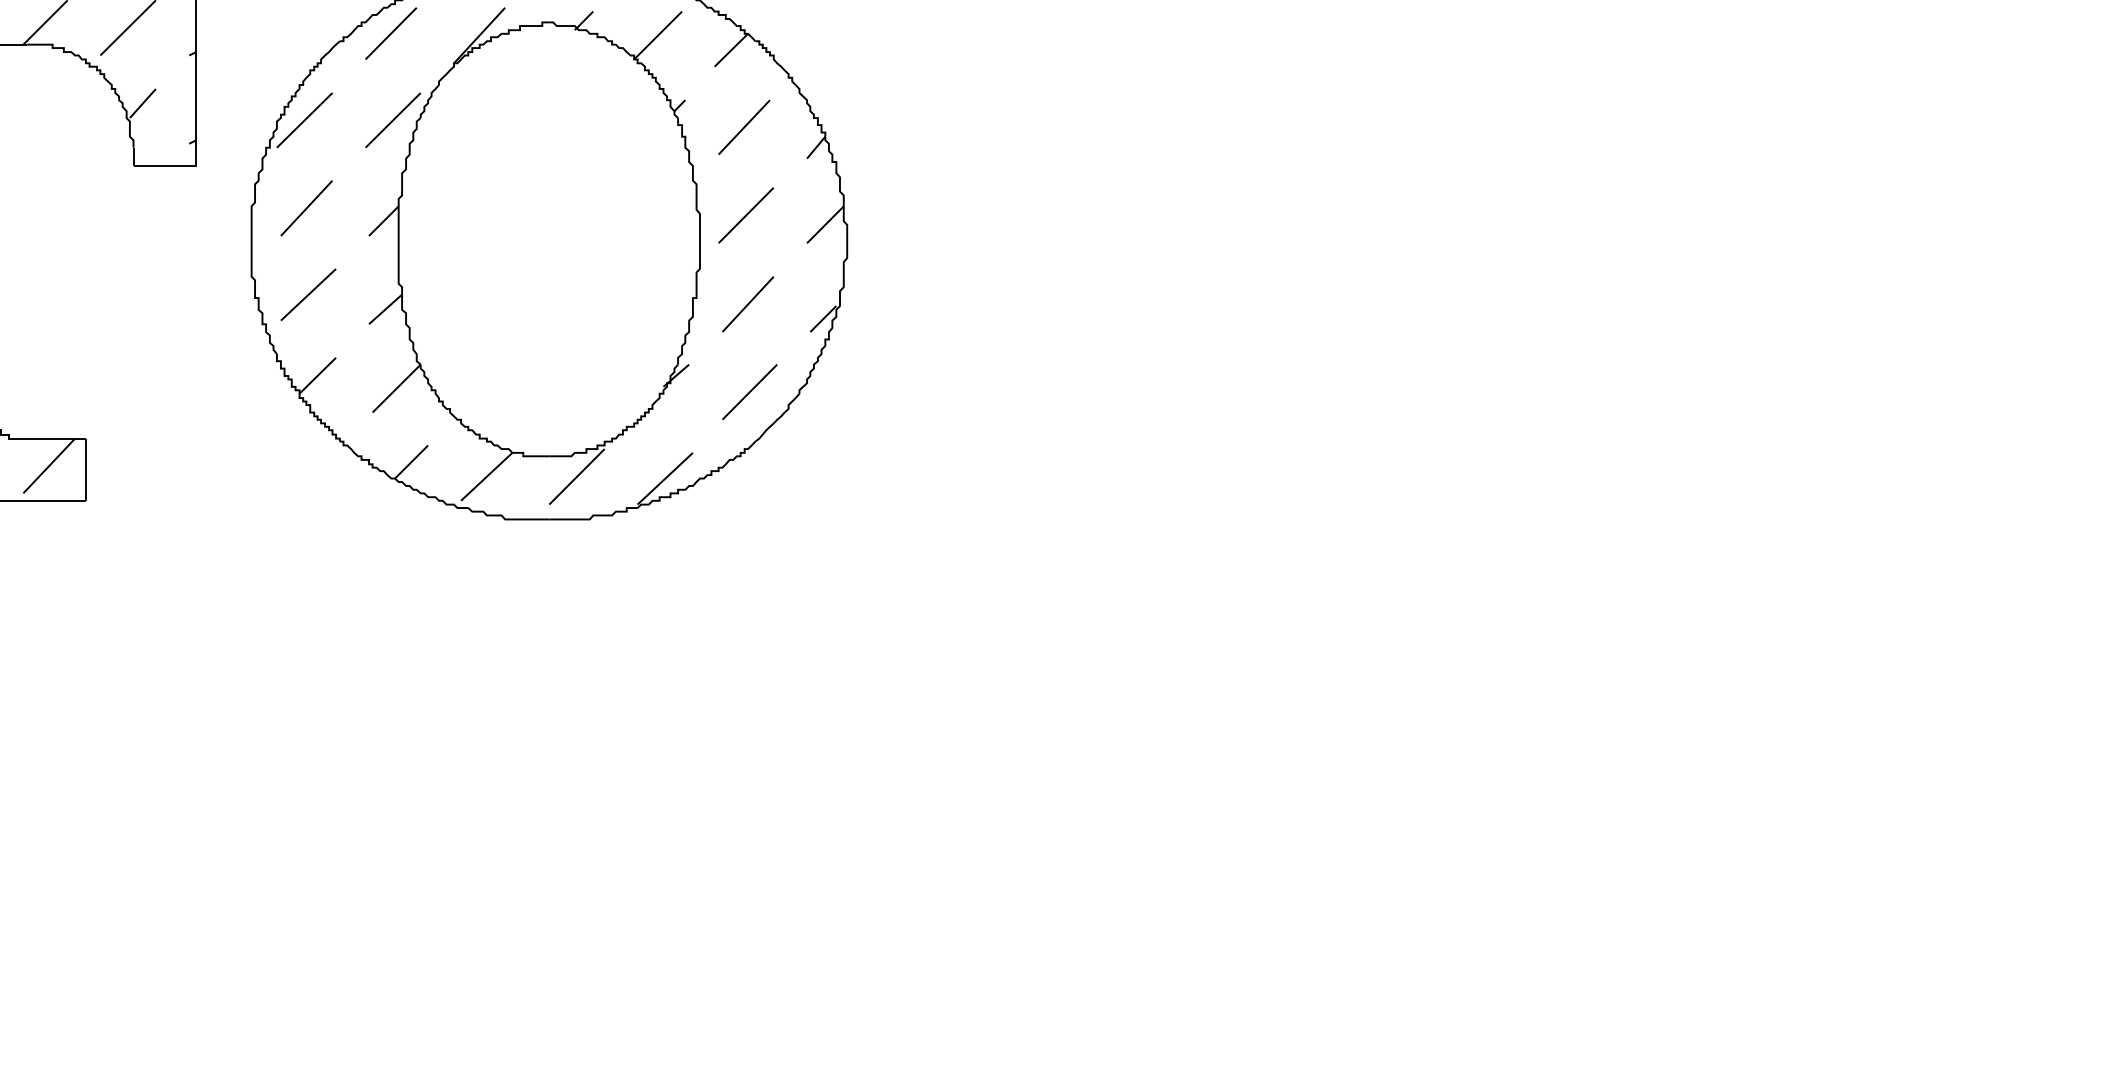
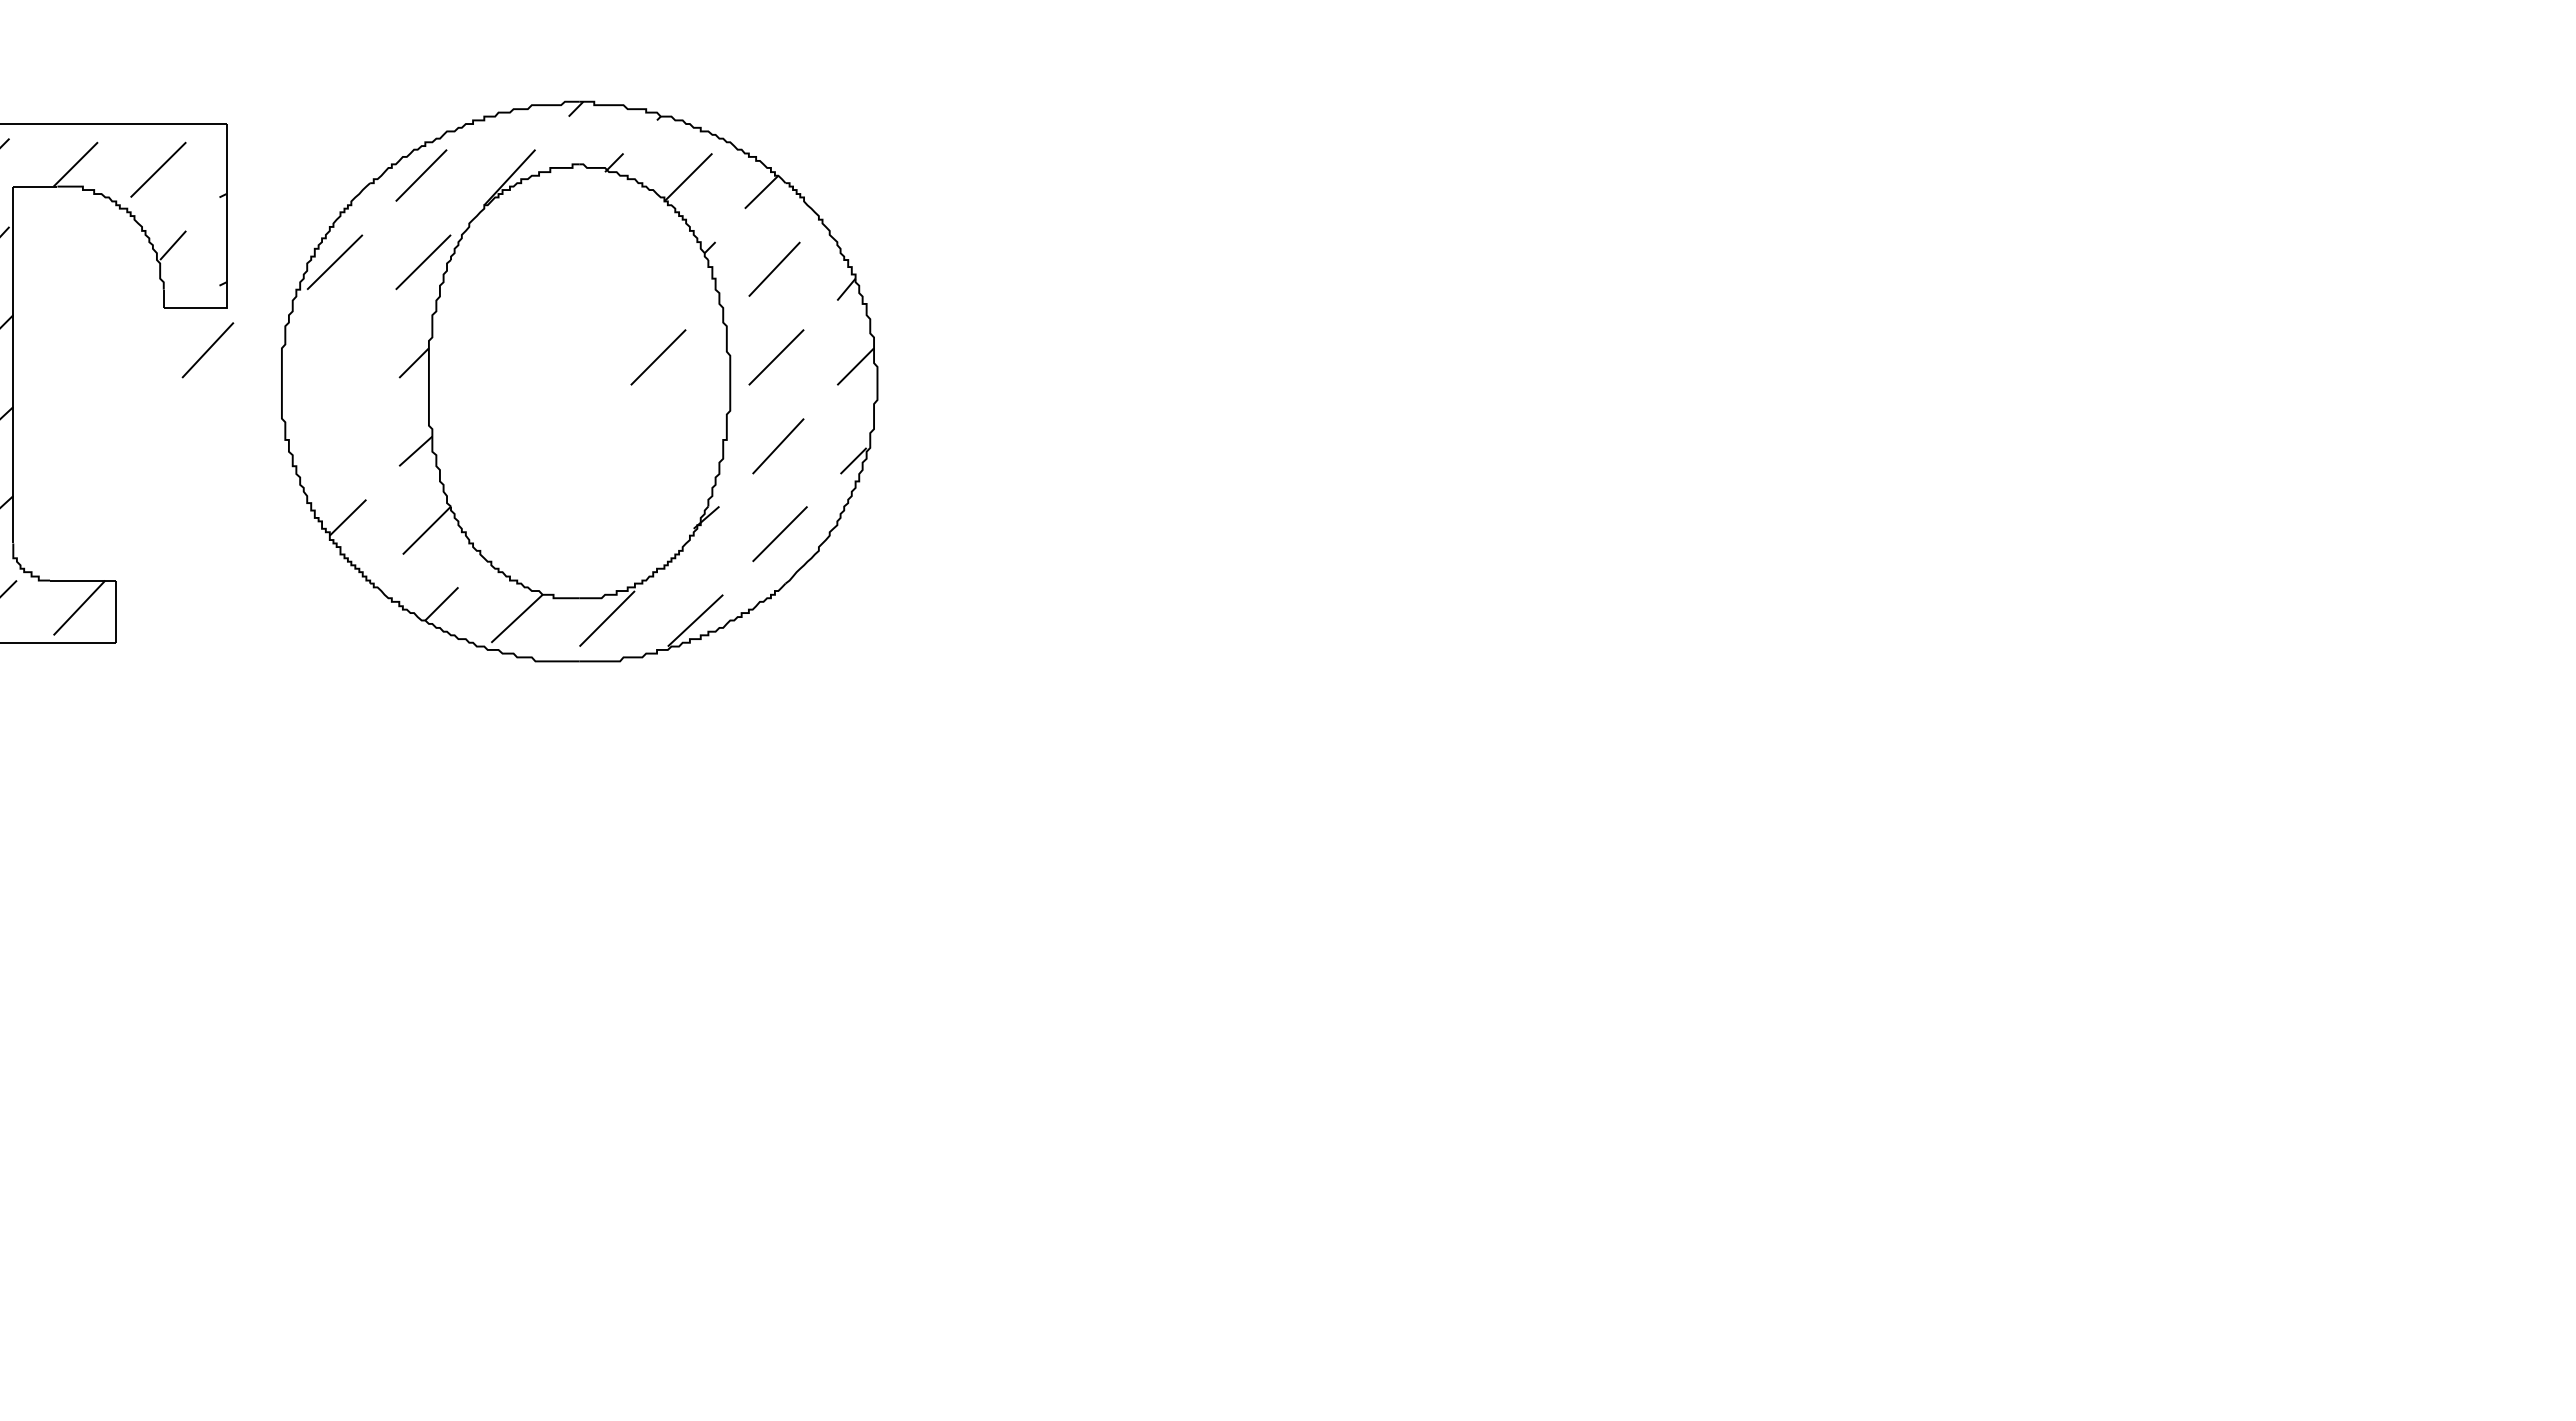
line: (306, 208) -> (207, 350), moved
line: (628, 215) -> (658, 357), added
line: (308, 294) -> (338, 436), removed

